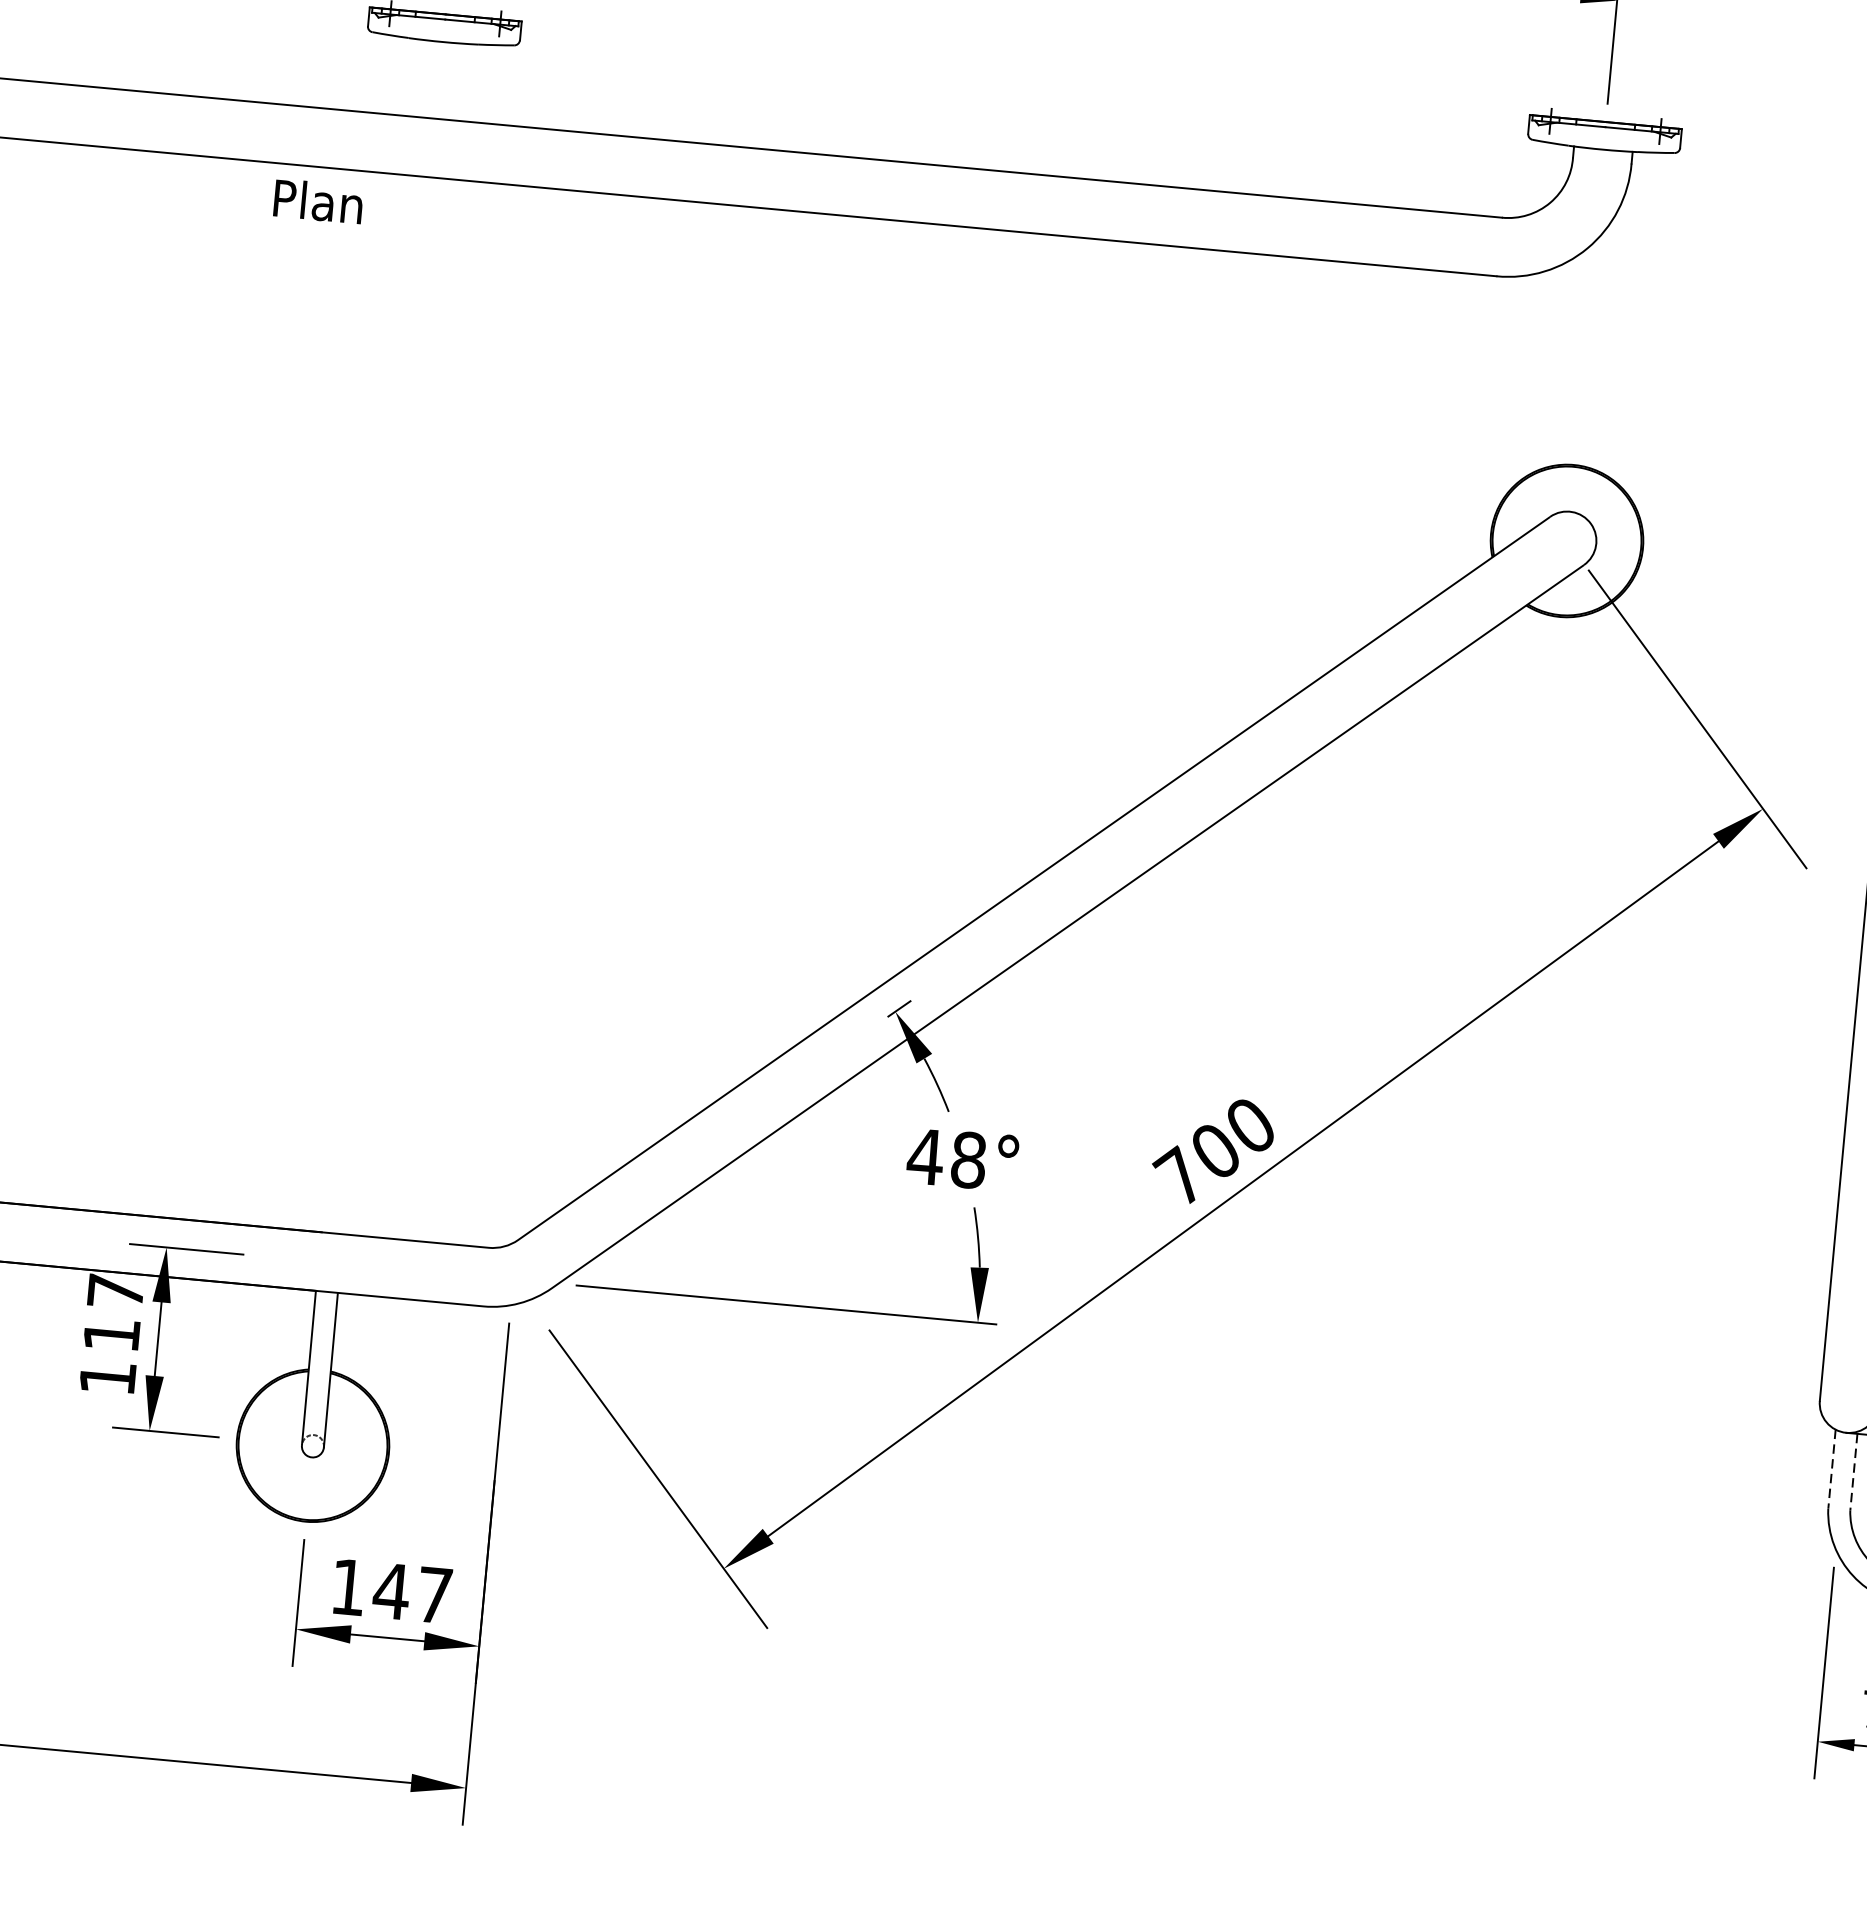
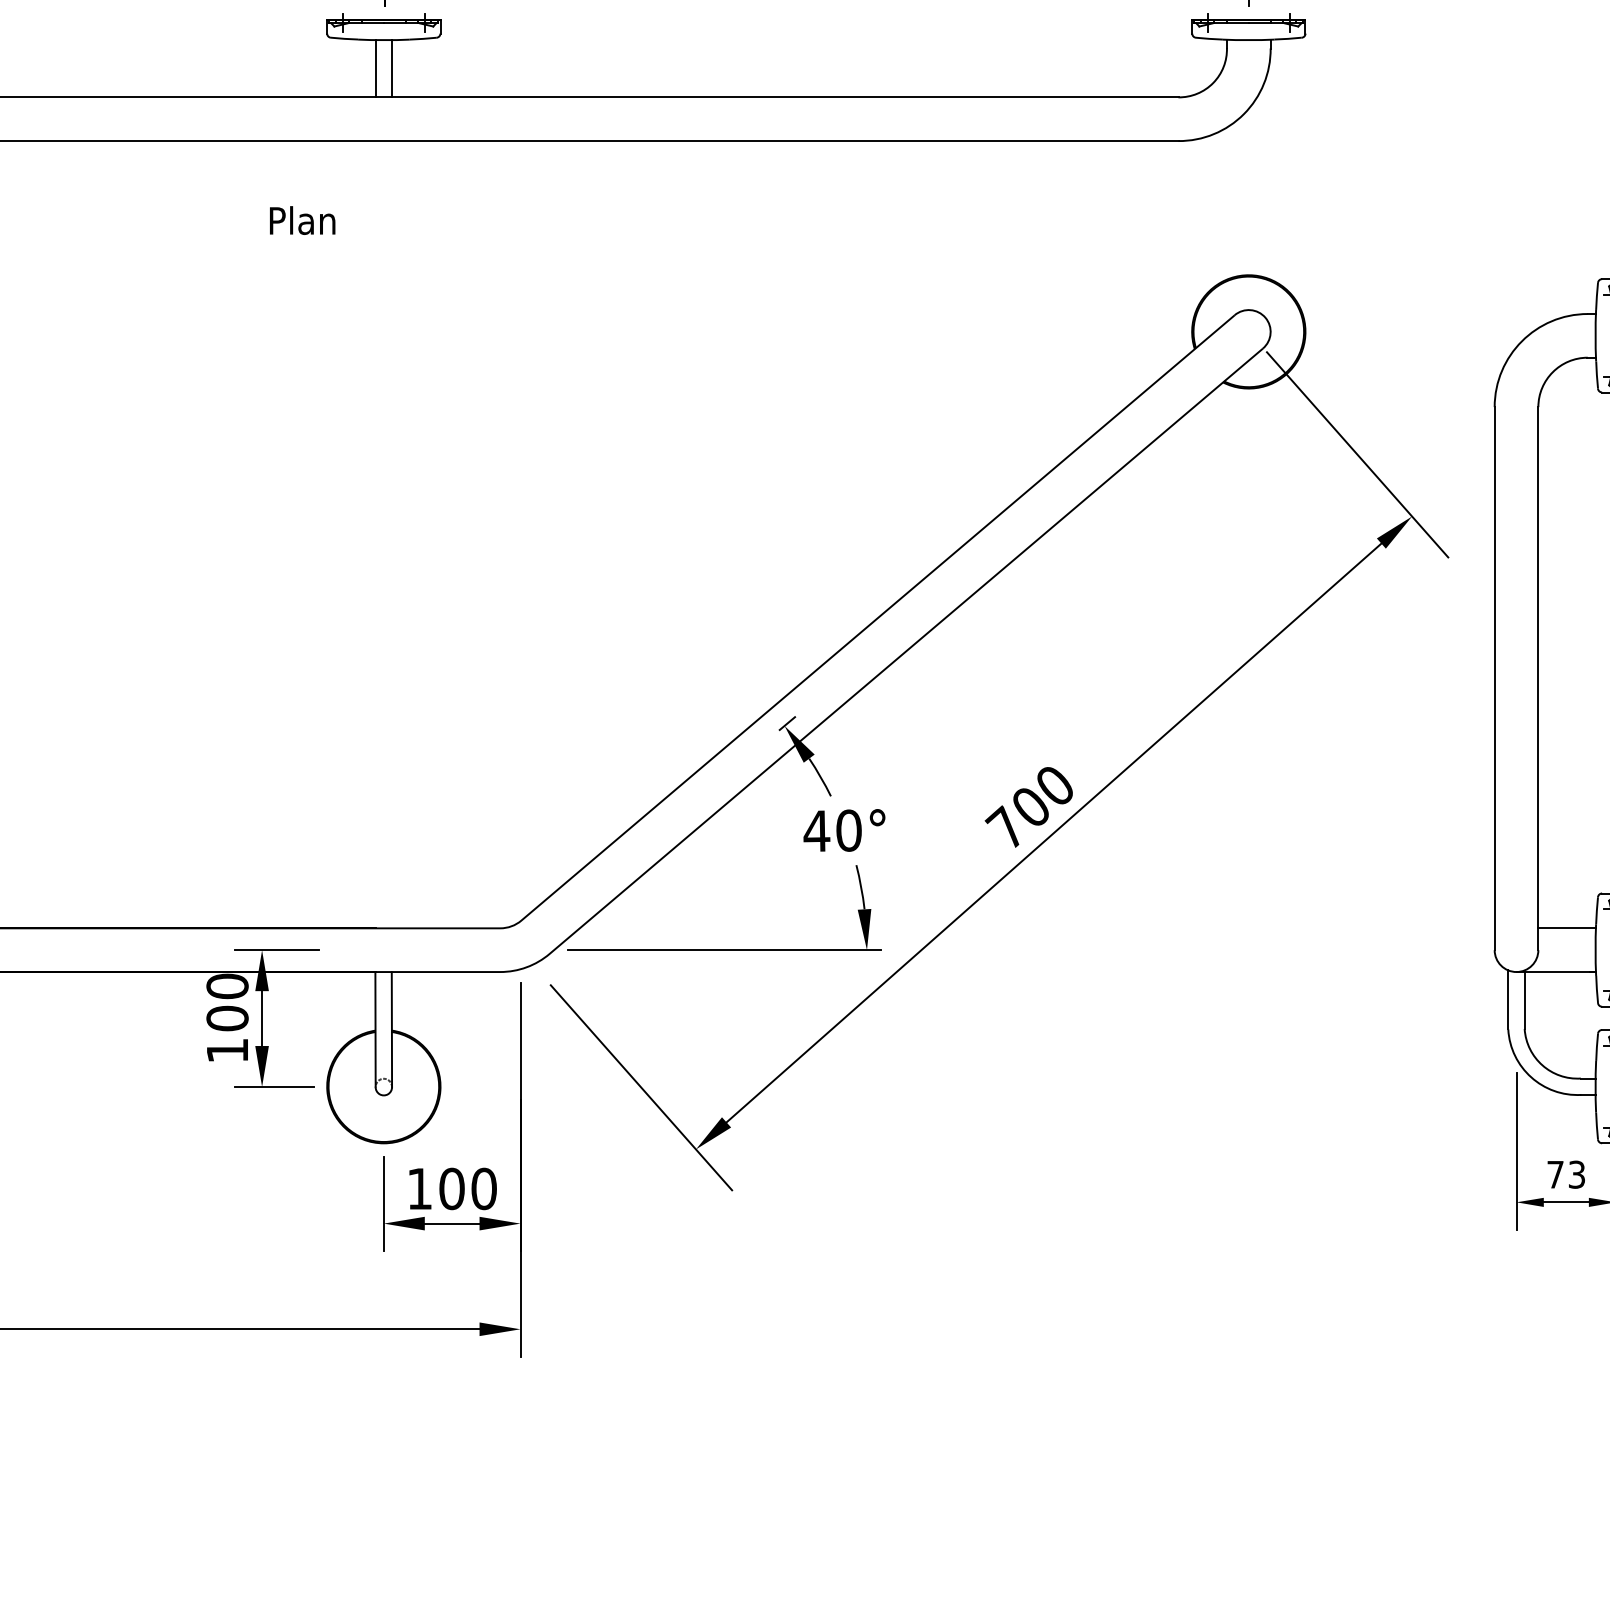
line: (428, 79) -> (375, 68), added
line: (451, 81) -> (392, 68), added
text: (318, 201) -> (302, 220), moved
text: (968, 1159) -> (848, 830), 48° -> 40°
text: (113, 1313) -> (227, 1002), 117 -> 100
line: (1832, 1470) -> (1508, 1000), dashed -> solid
line: (1853, 1472) -> (1524, 1000), dashed -> solid
text: (412, 1592) -> (467, 1188), 147 -> 100

